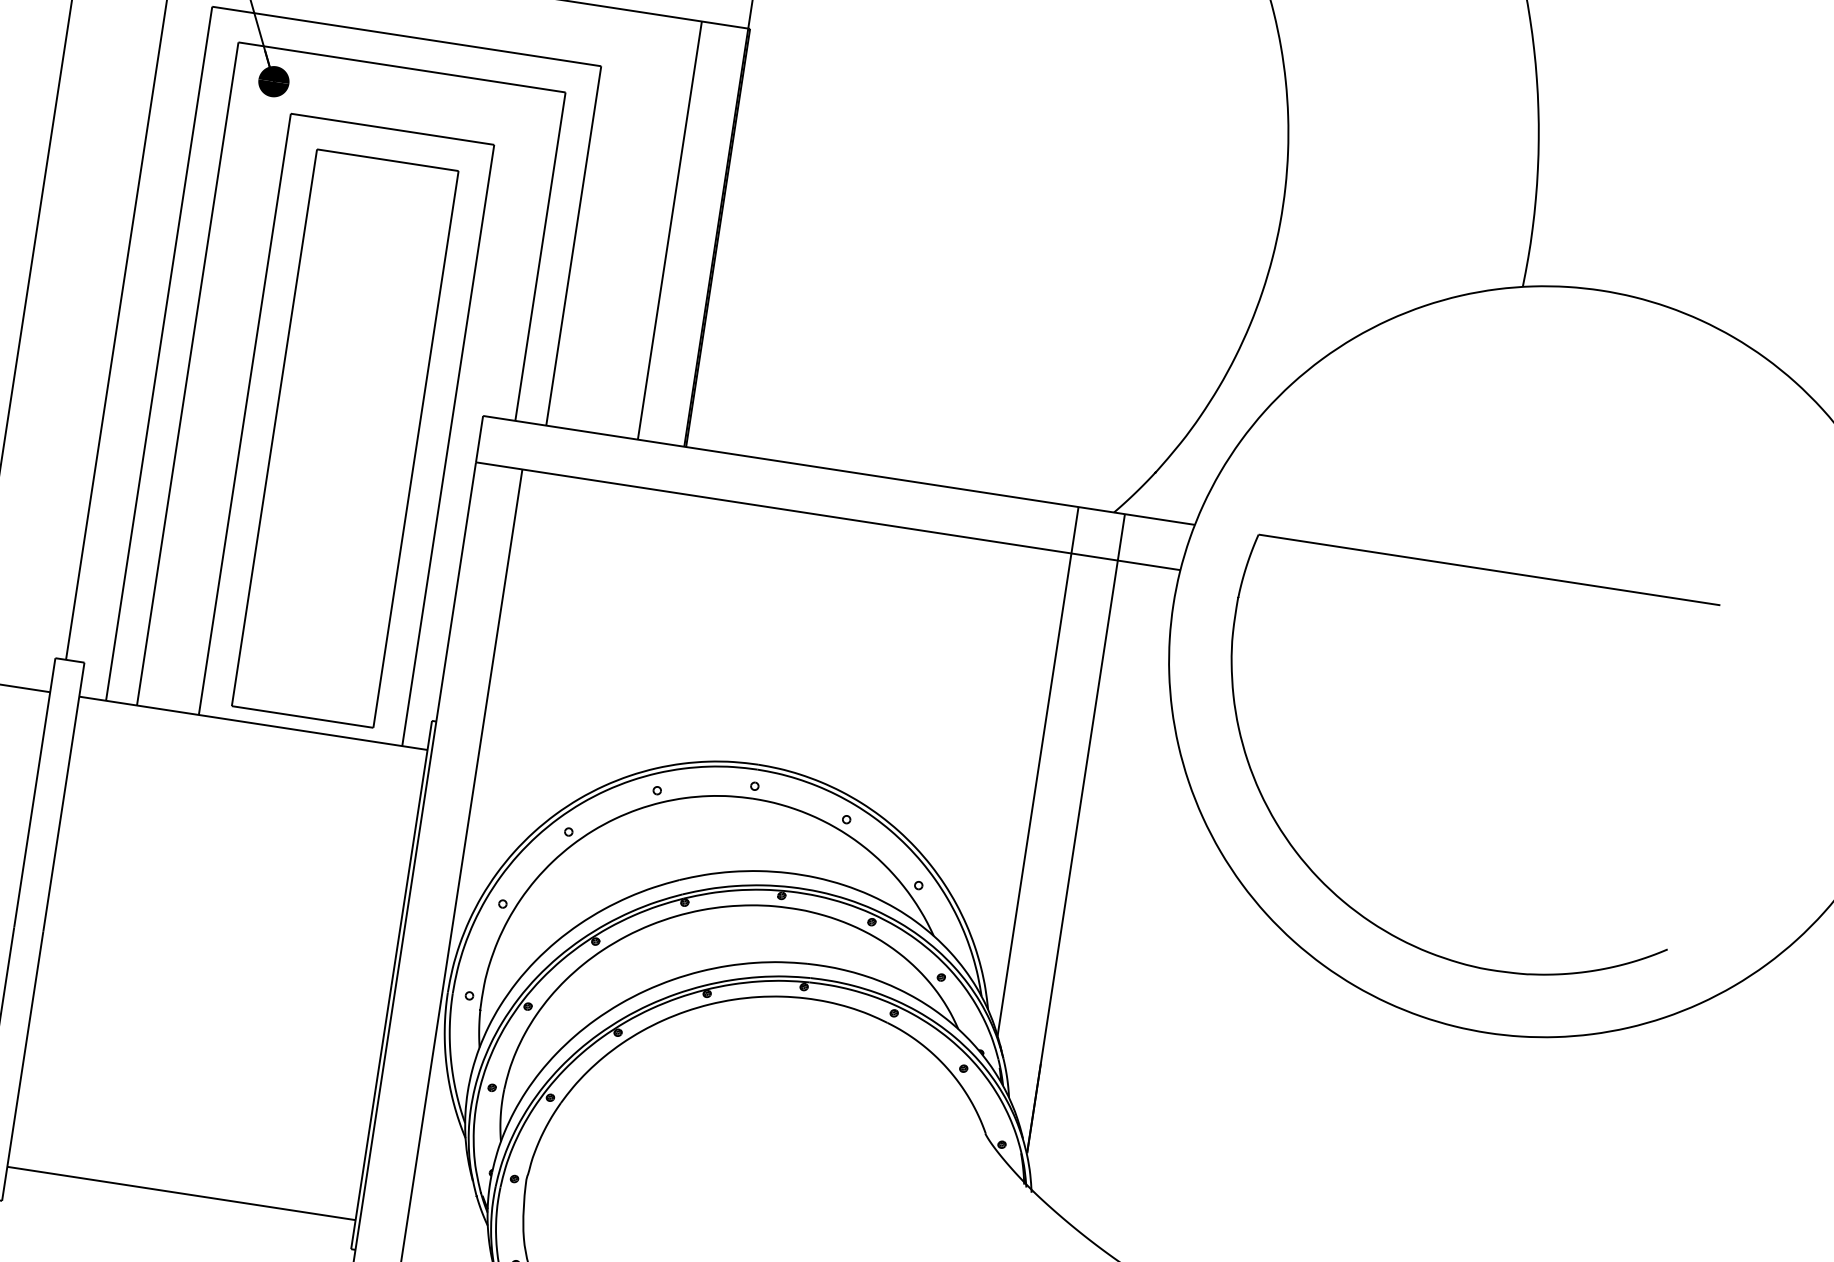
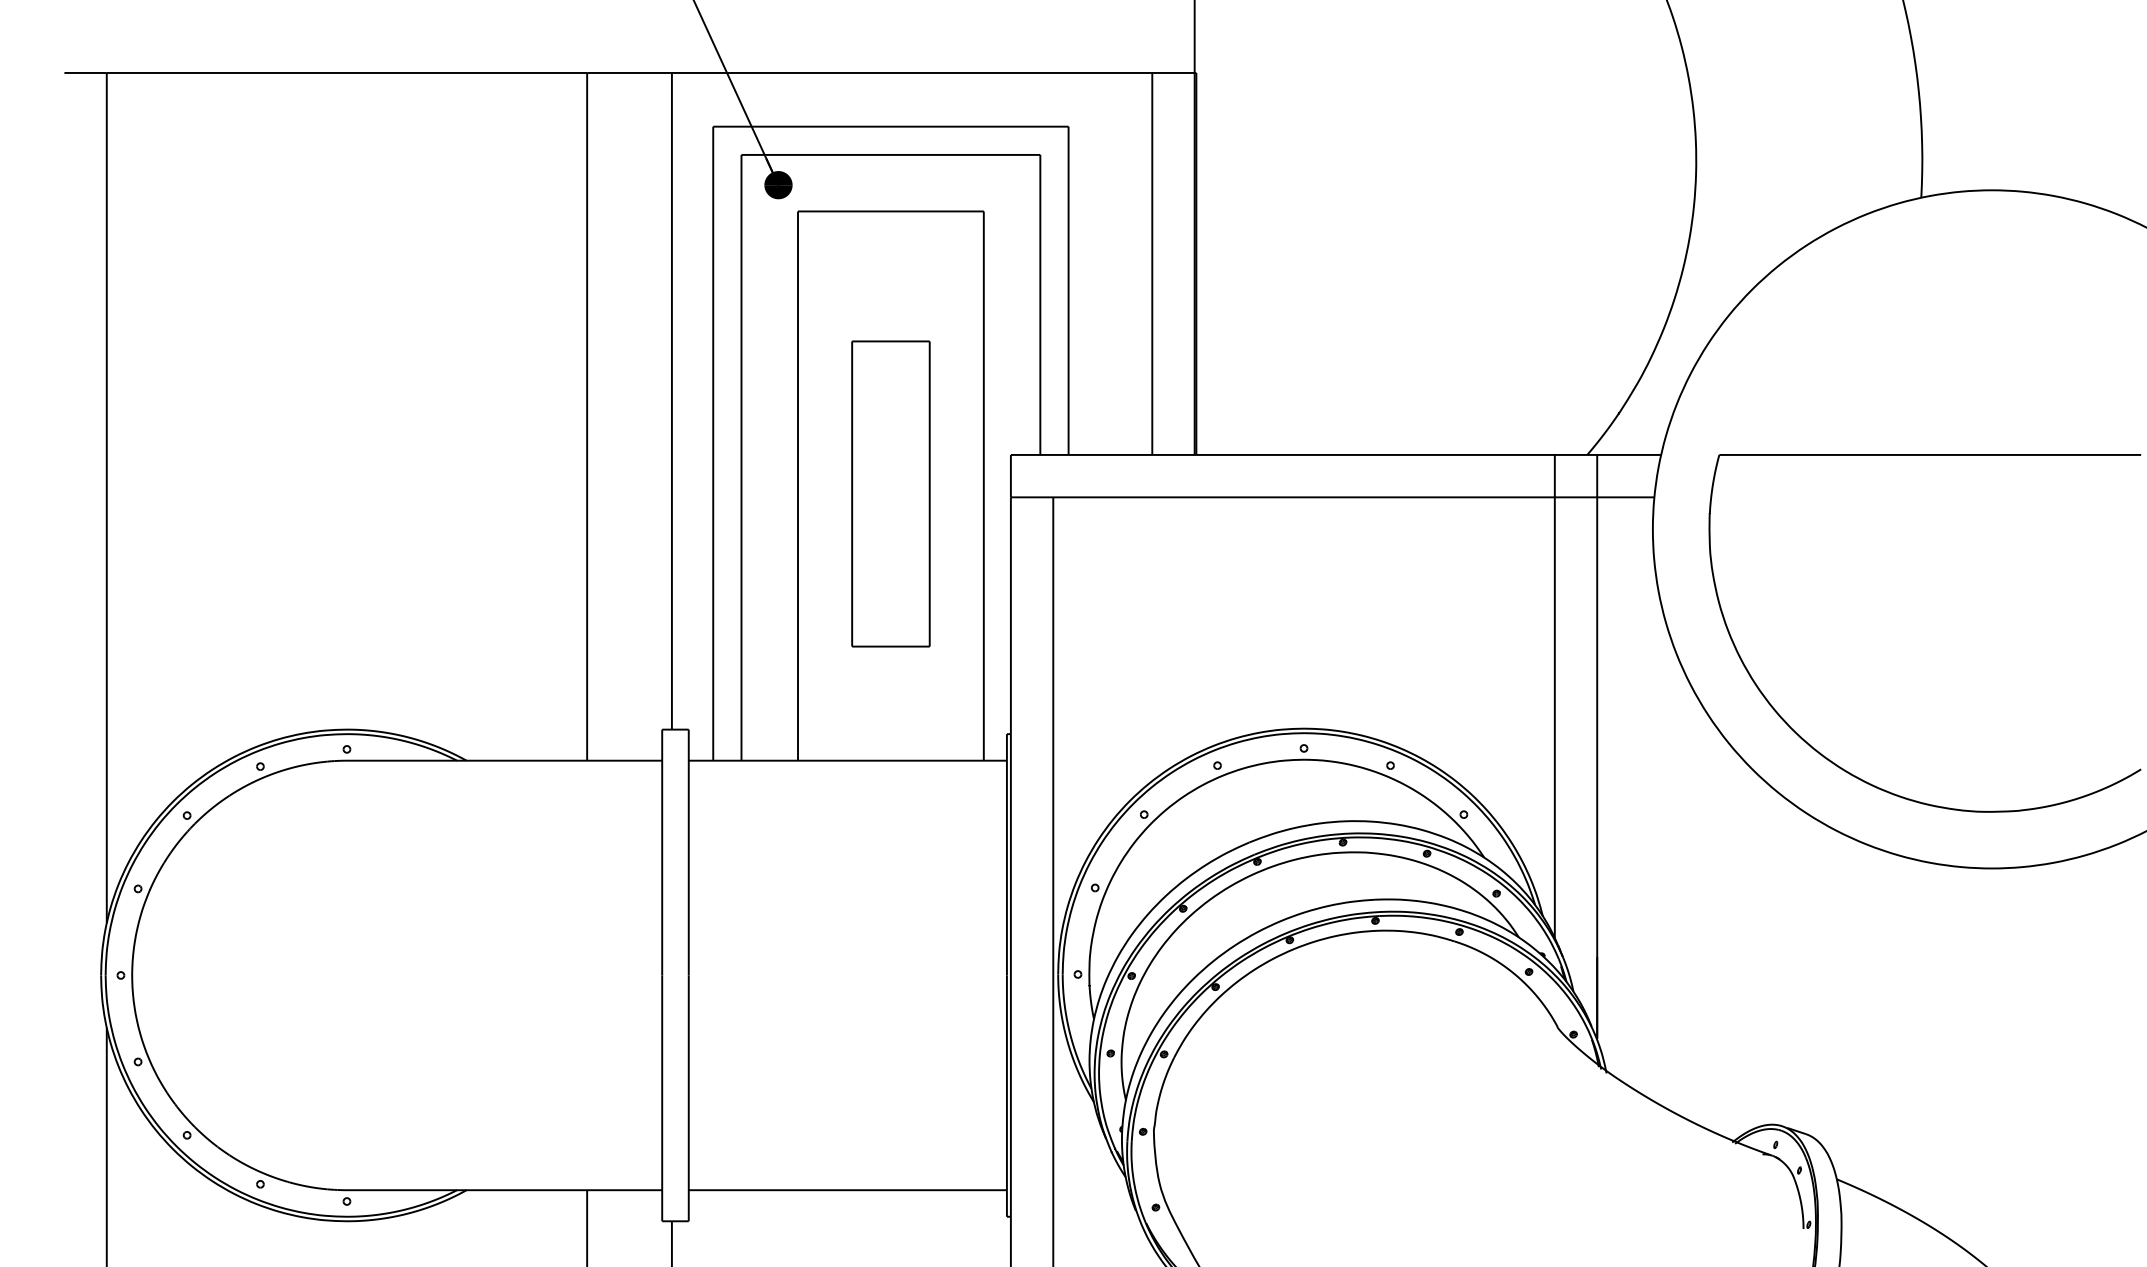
part: (344, 437) -> (890, 493), size x0.6

